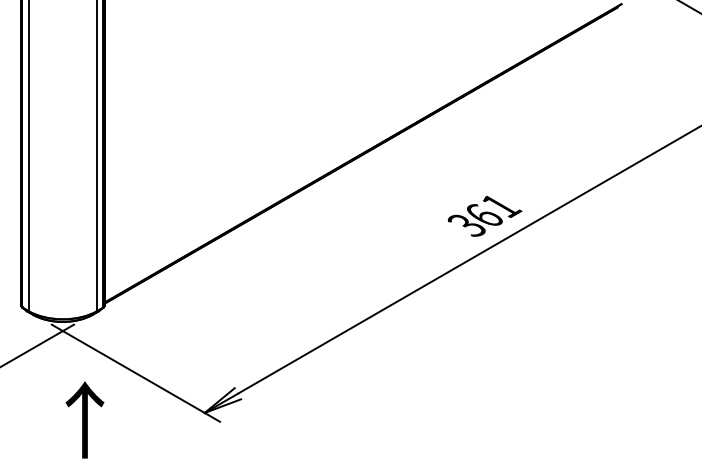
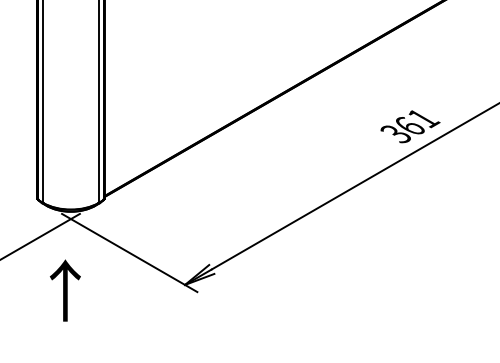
text: (84, 419) -> (65, 290), moved

